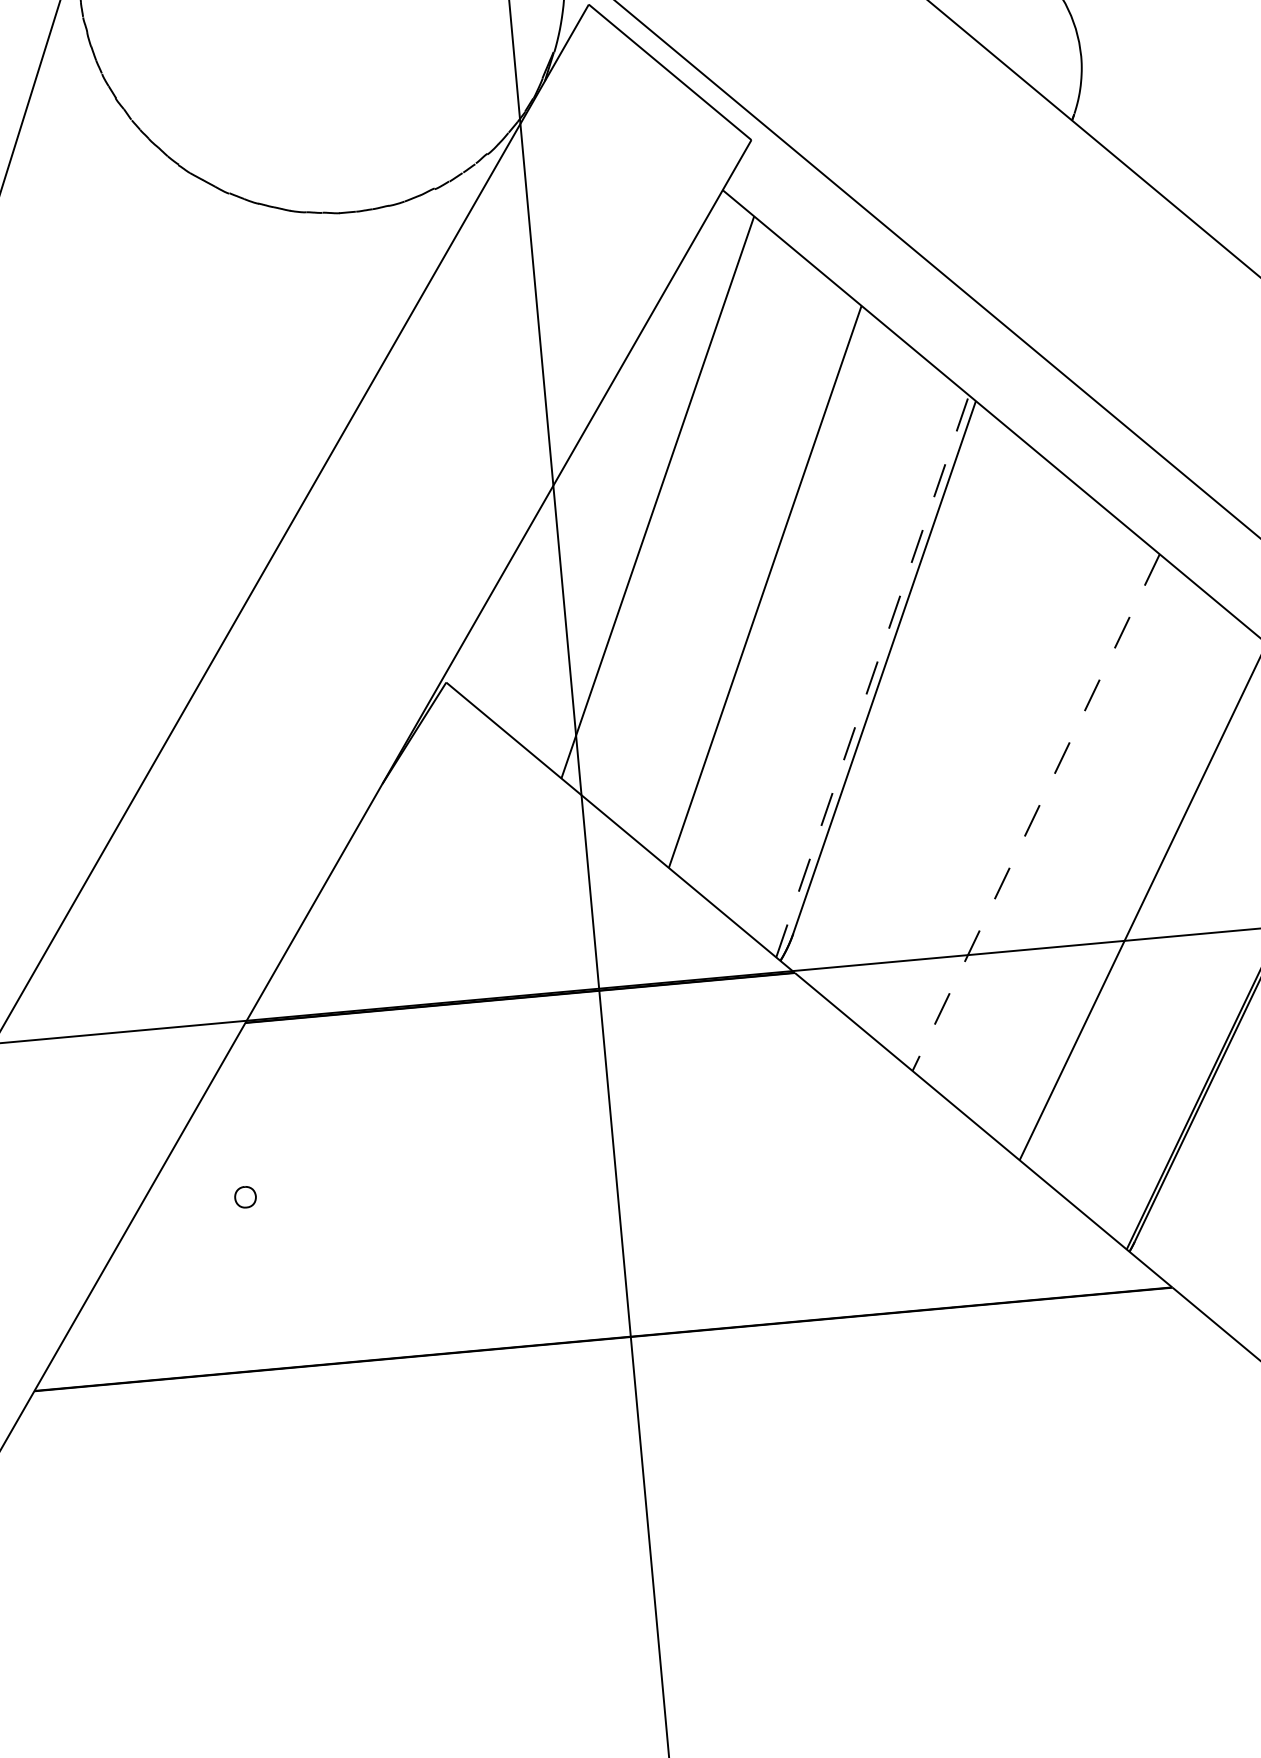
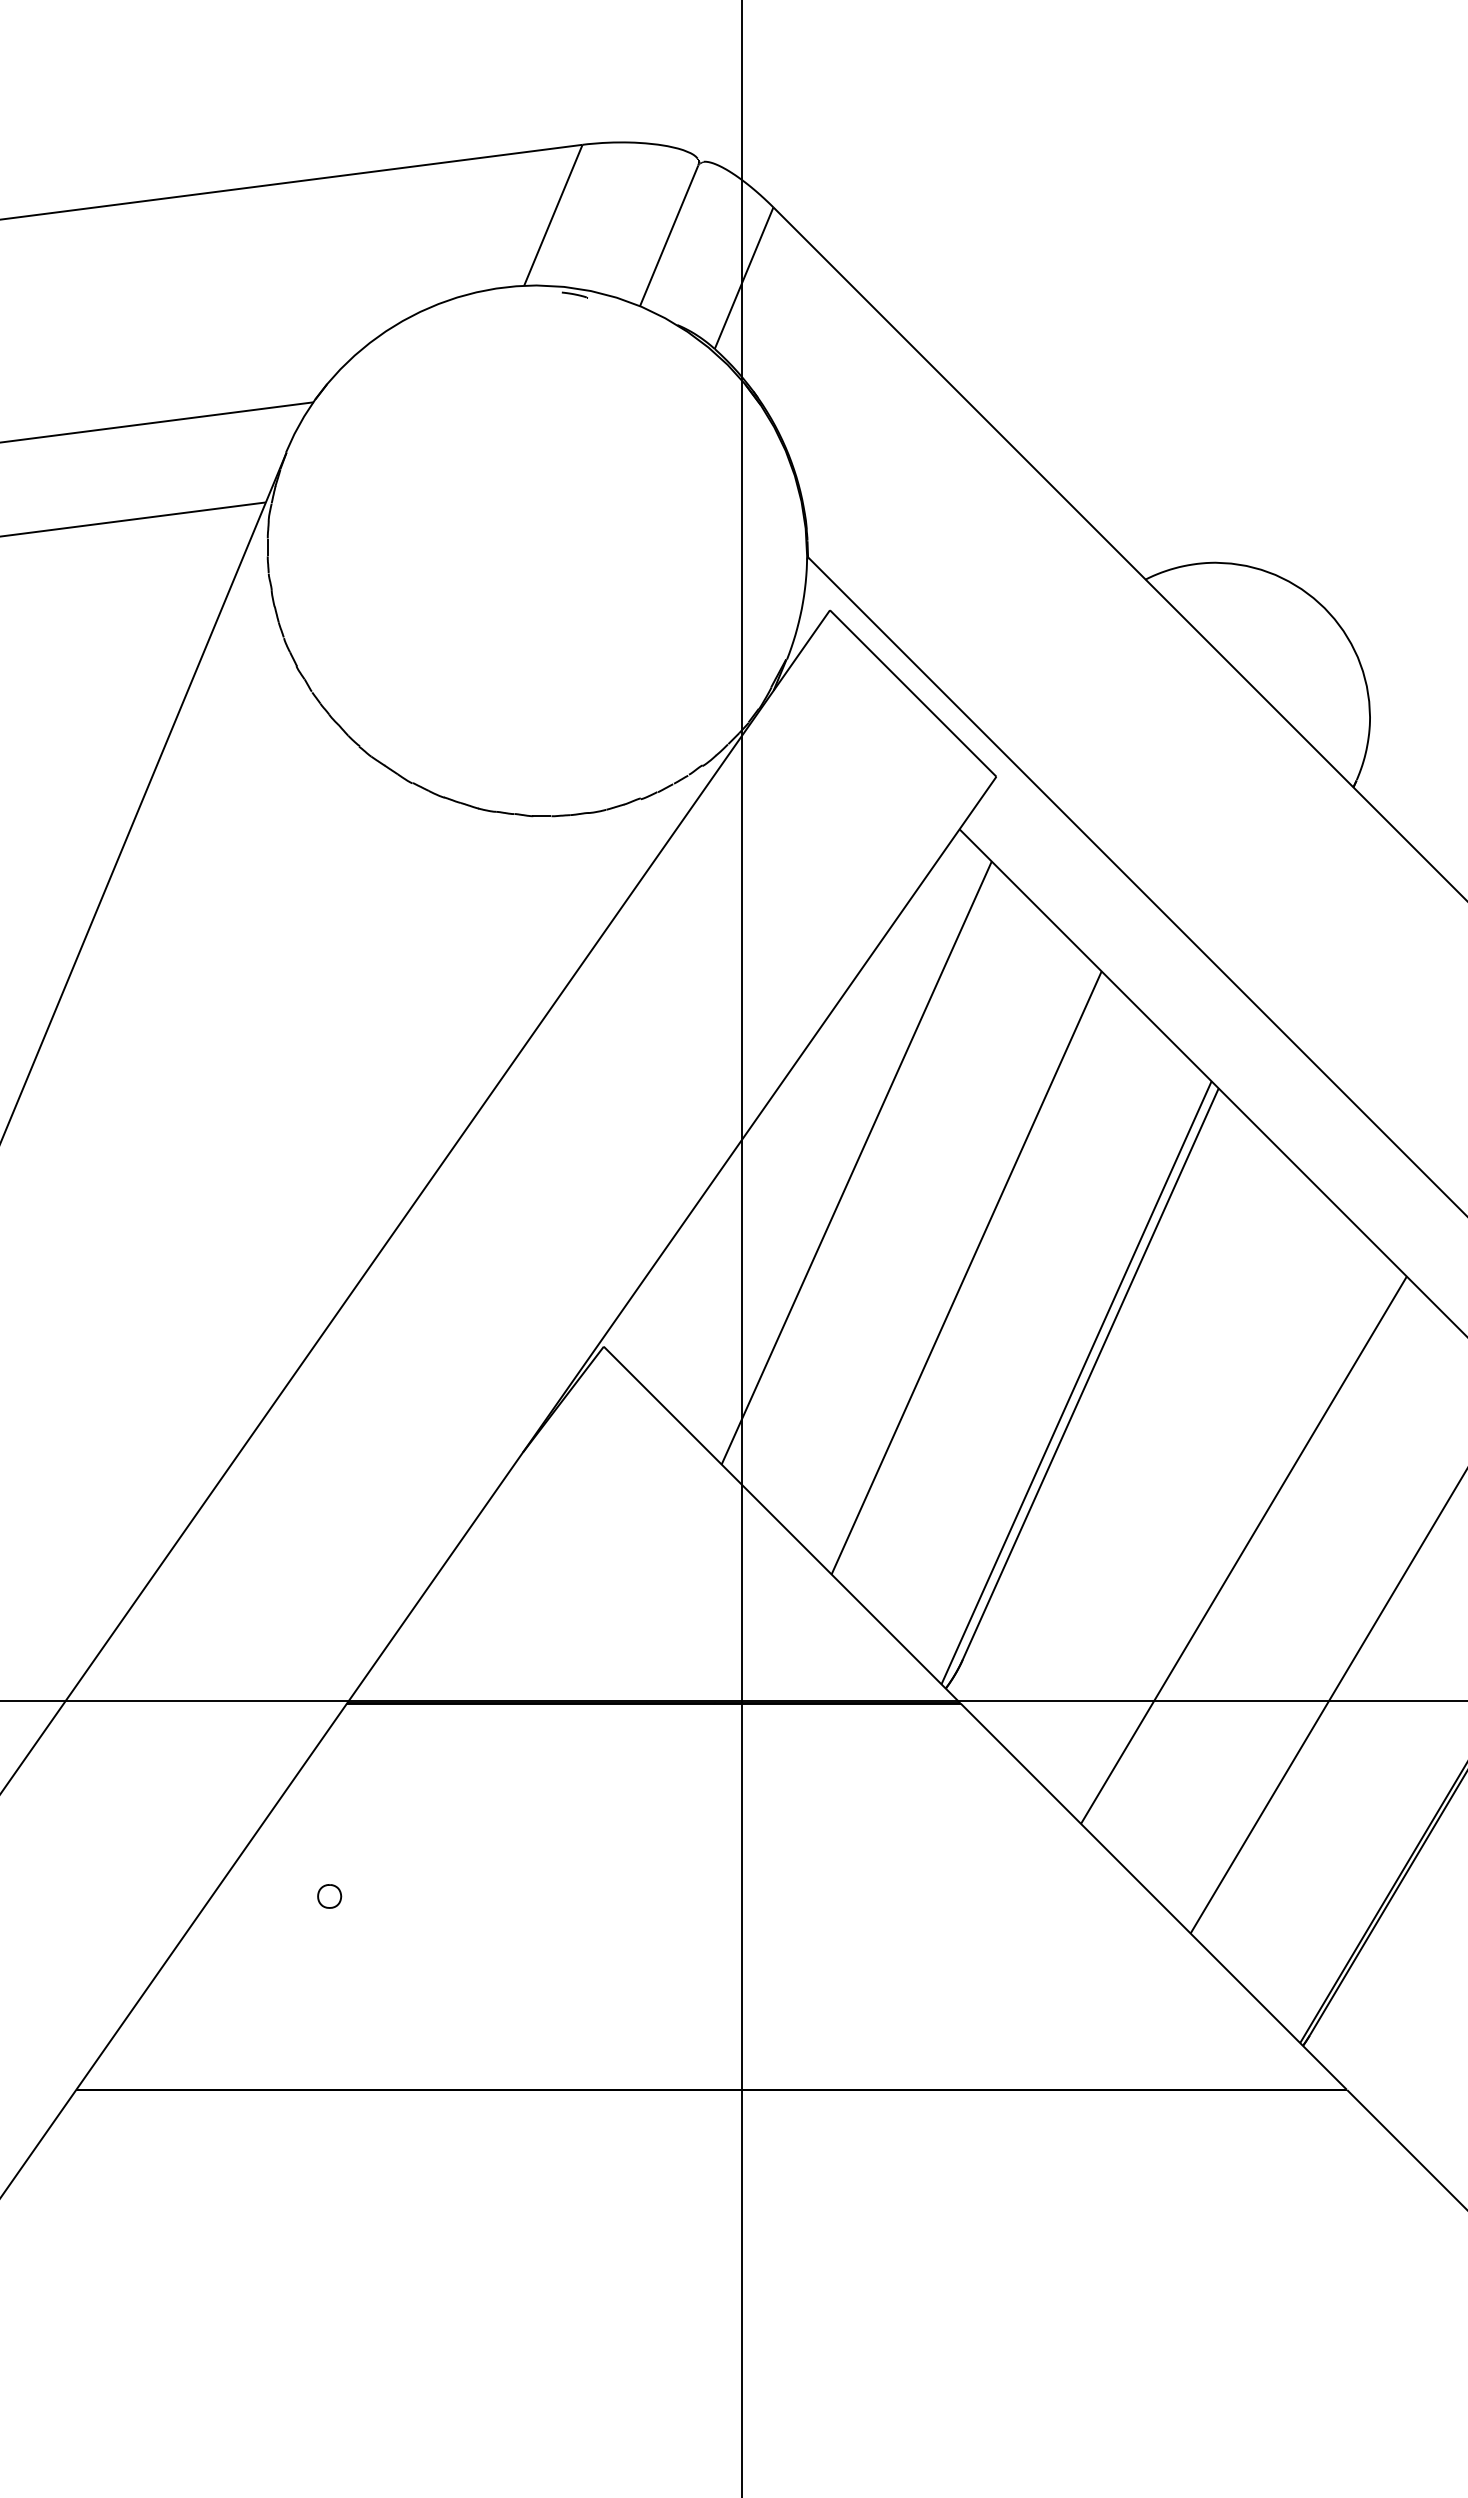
line: (872, 676) -> (1076, 1382), dashed -> solid
line: (1035, 812) -> (1243, 1550), dashed -> solid

